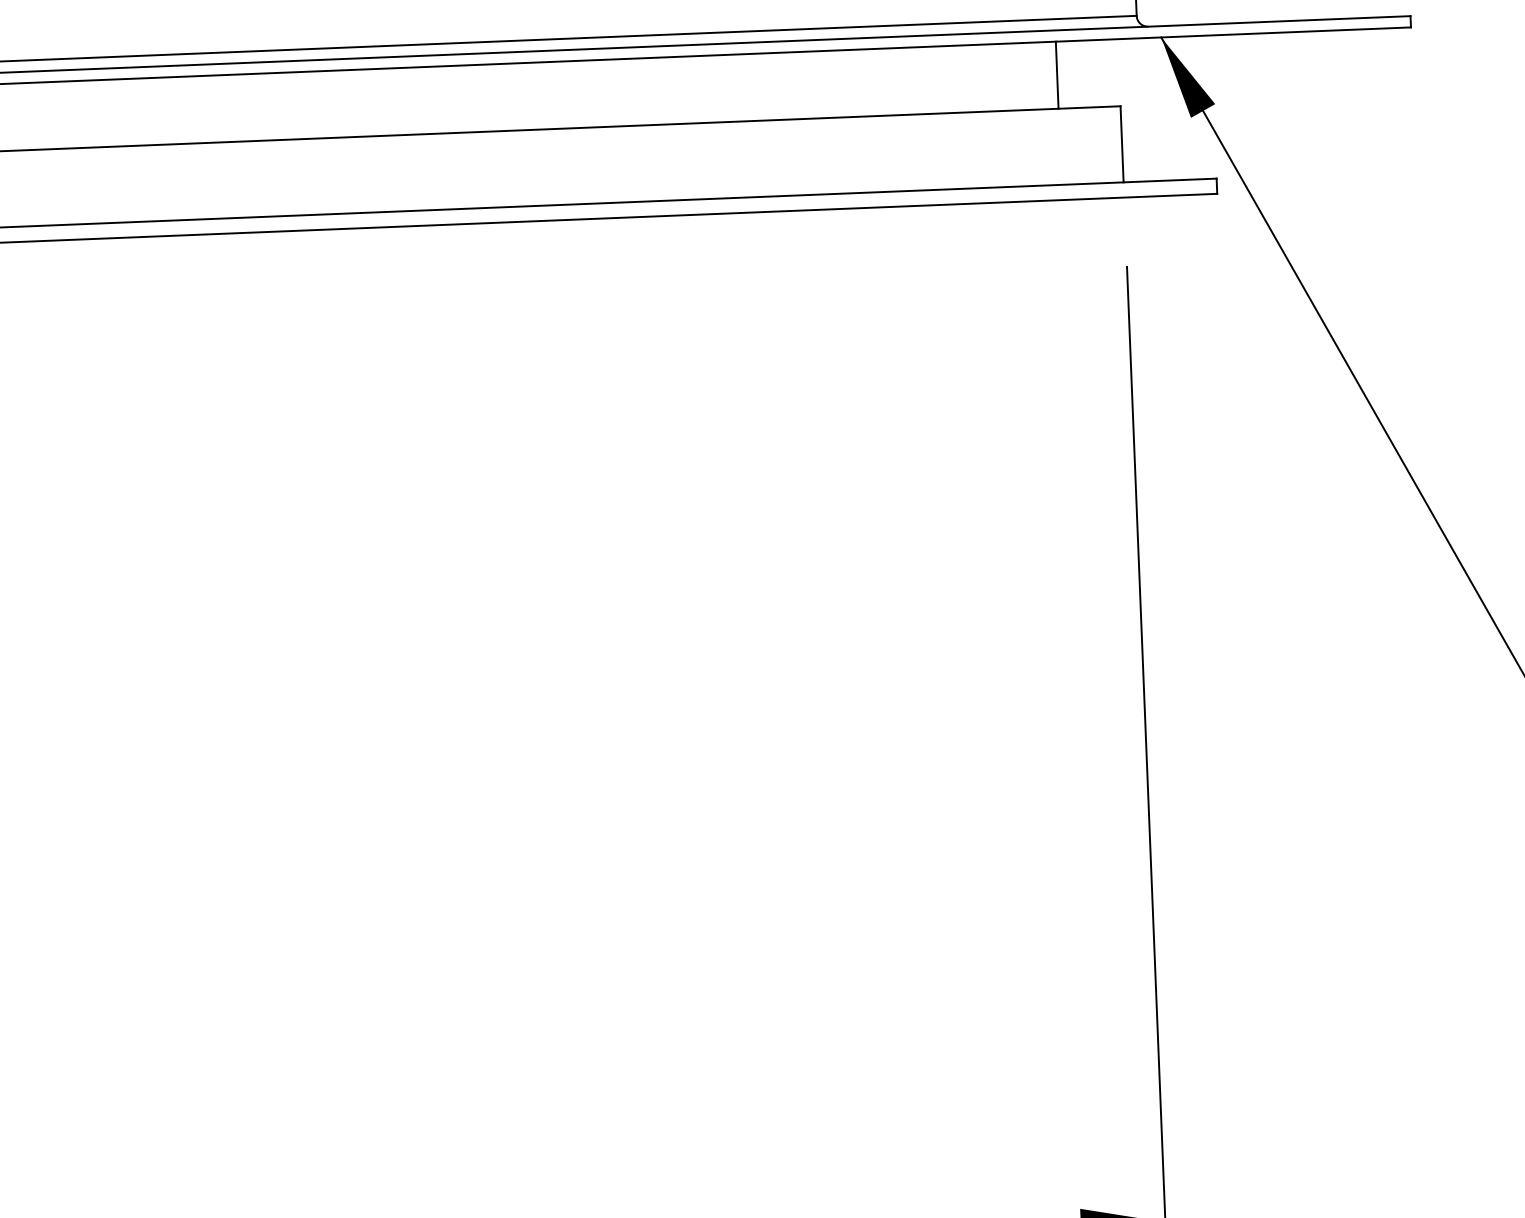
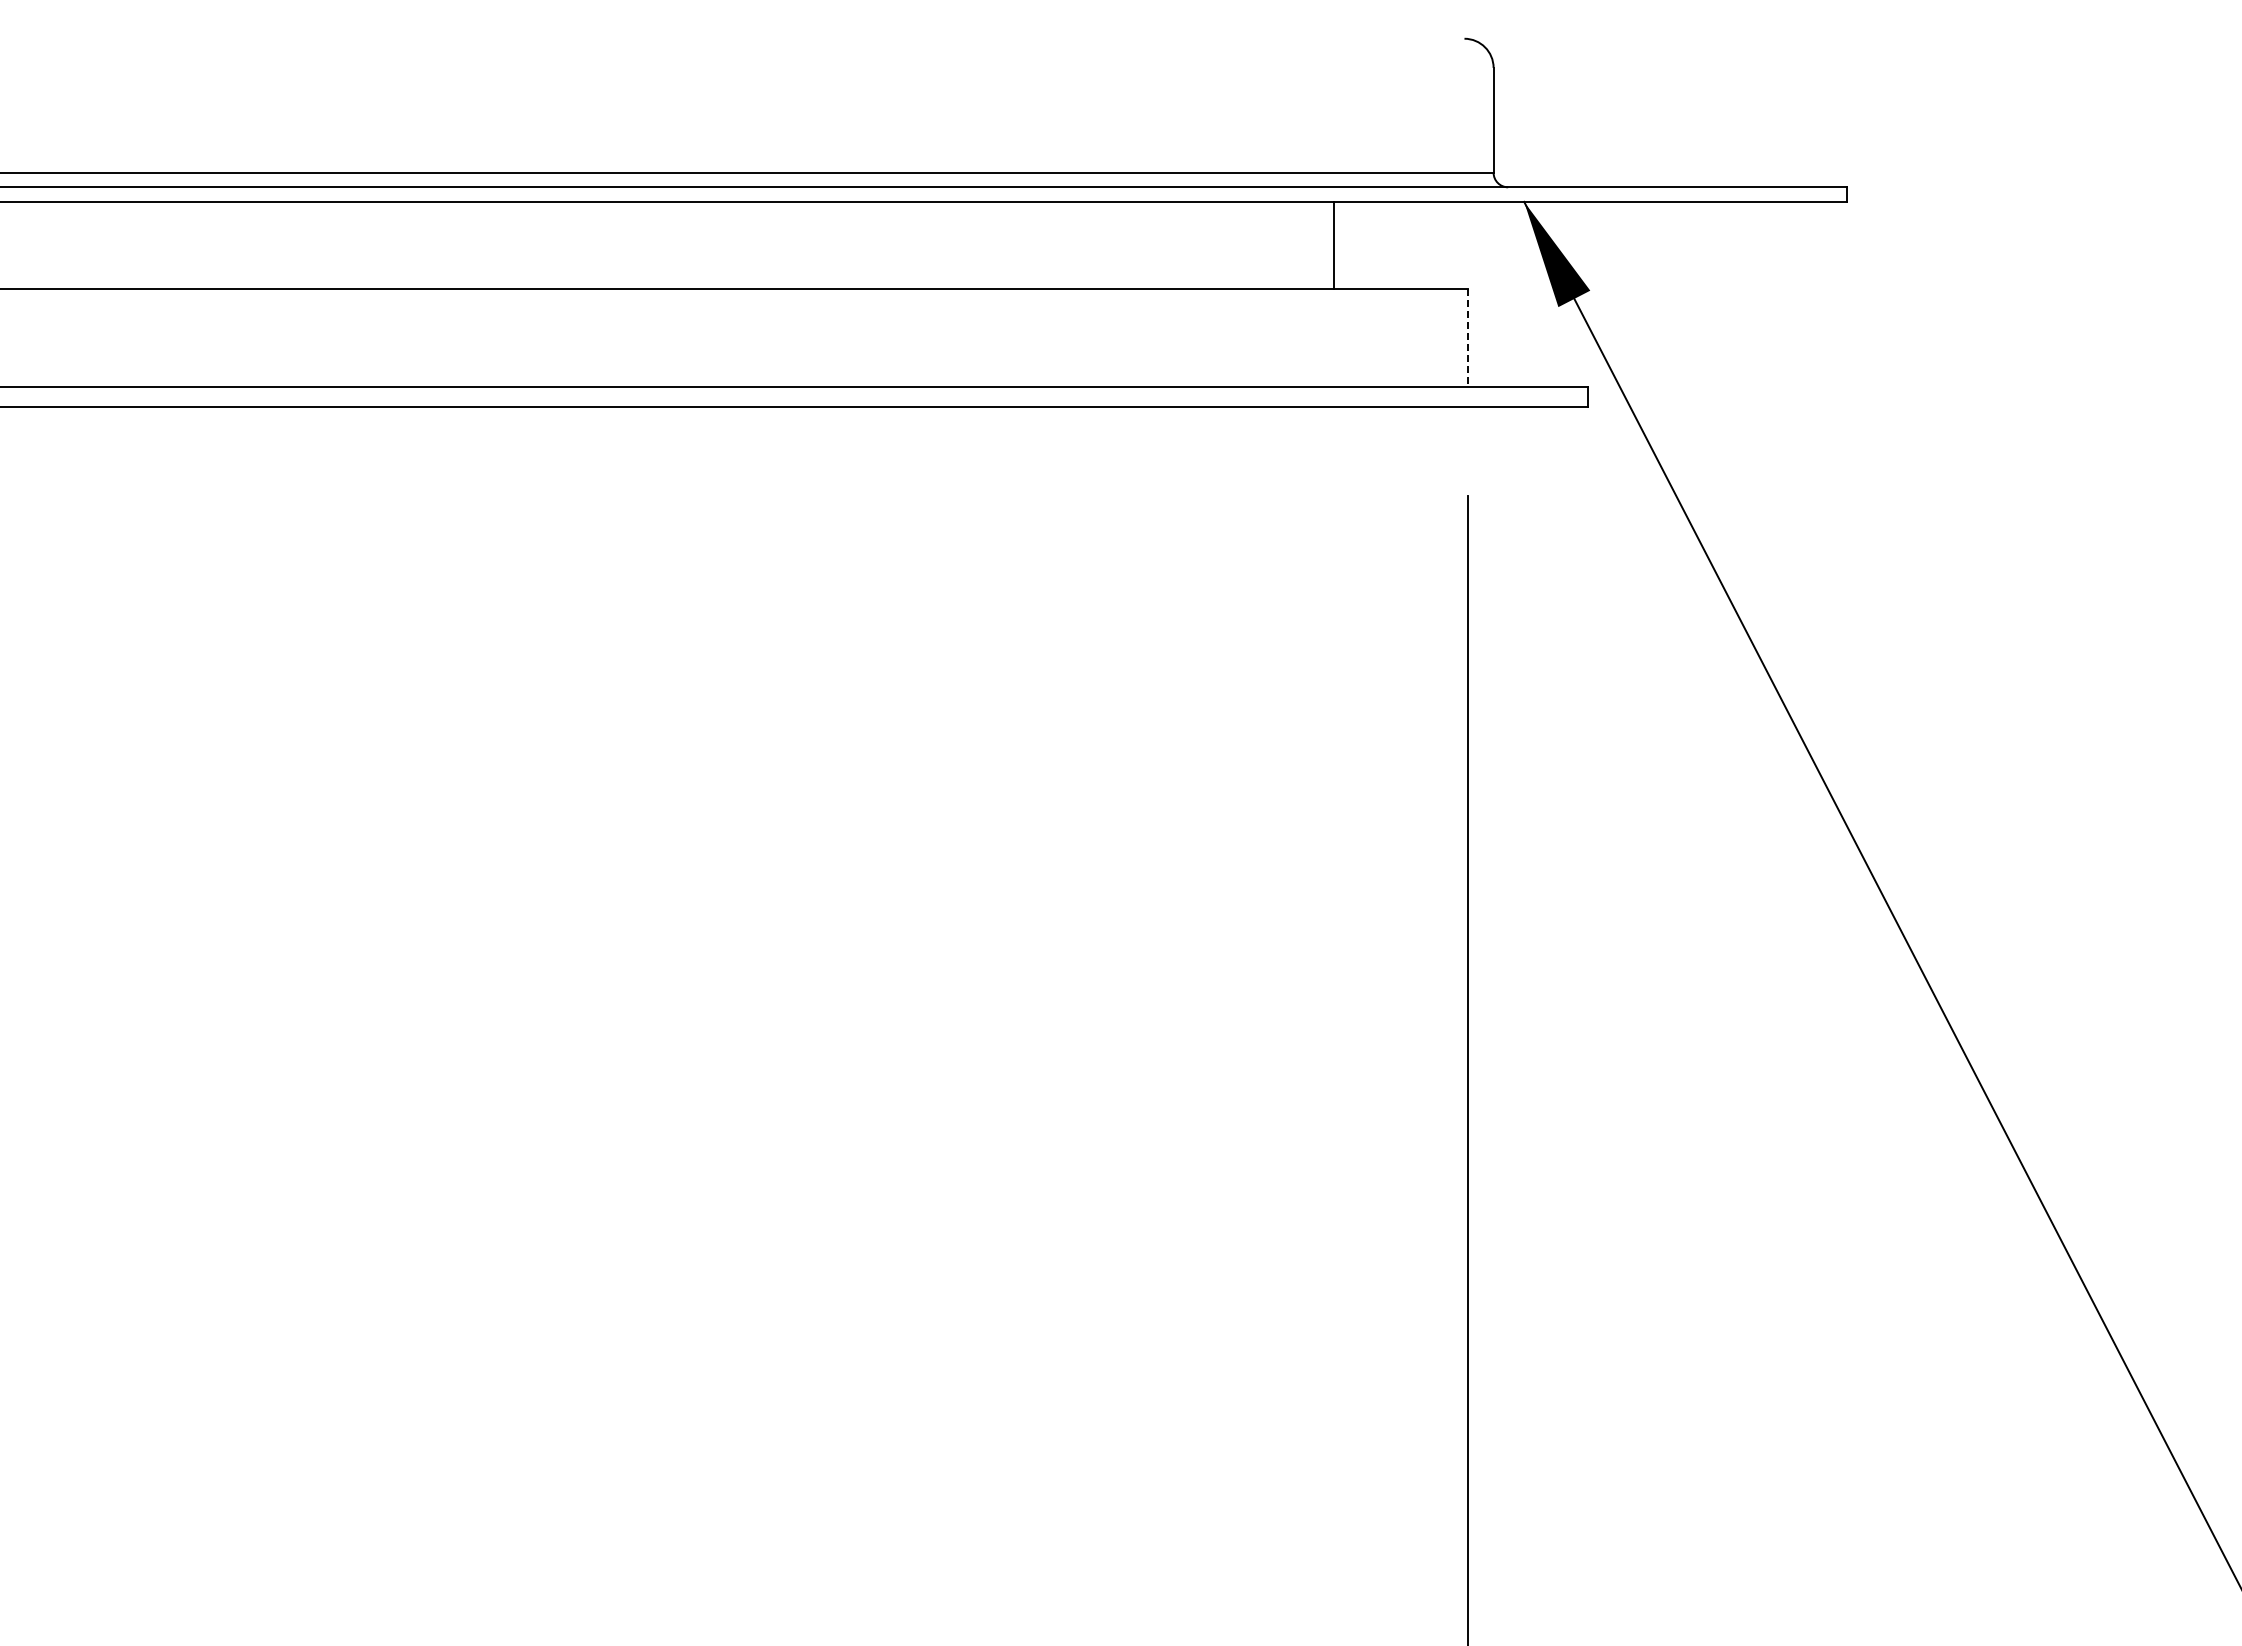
line: (1057, 74) -> (1334, 244), moved
line: (1122, 144) -> (1468, 338), solid -> dashed

